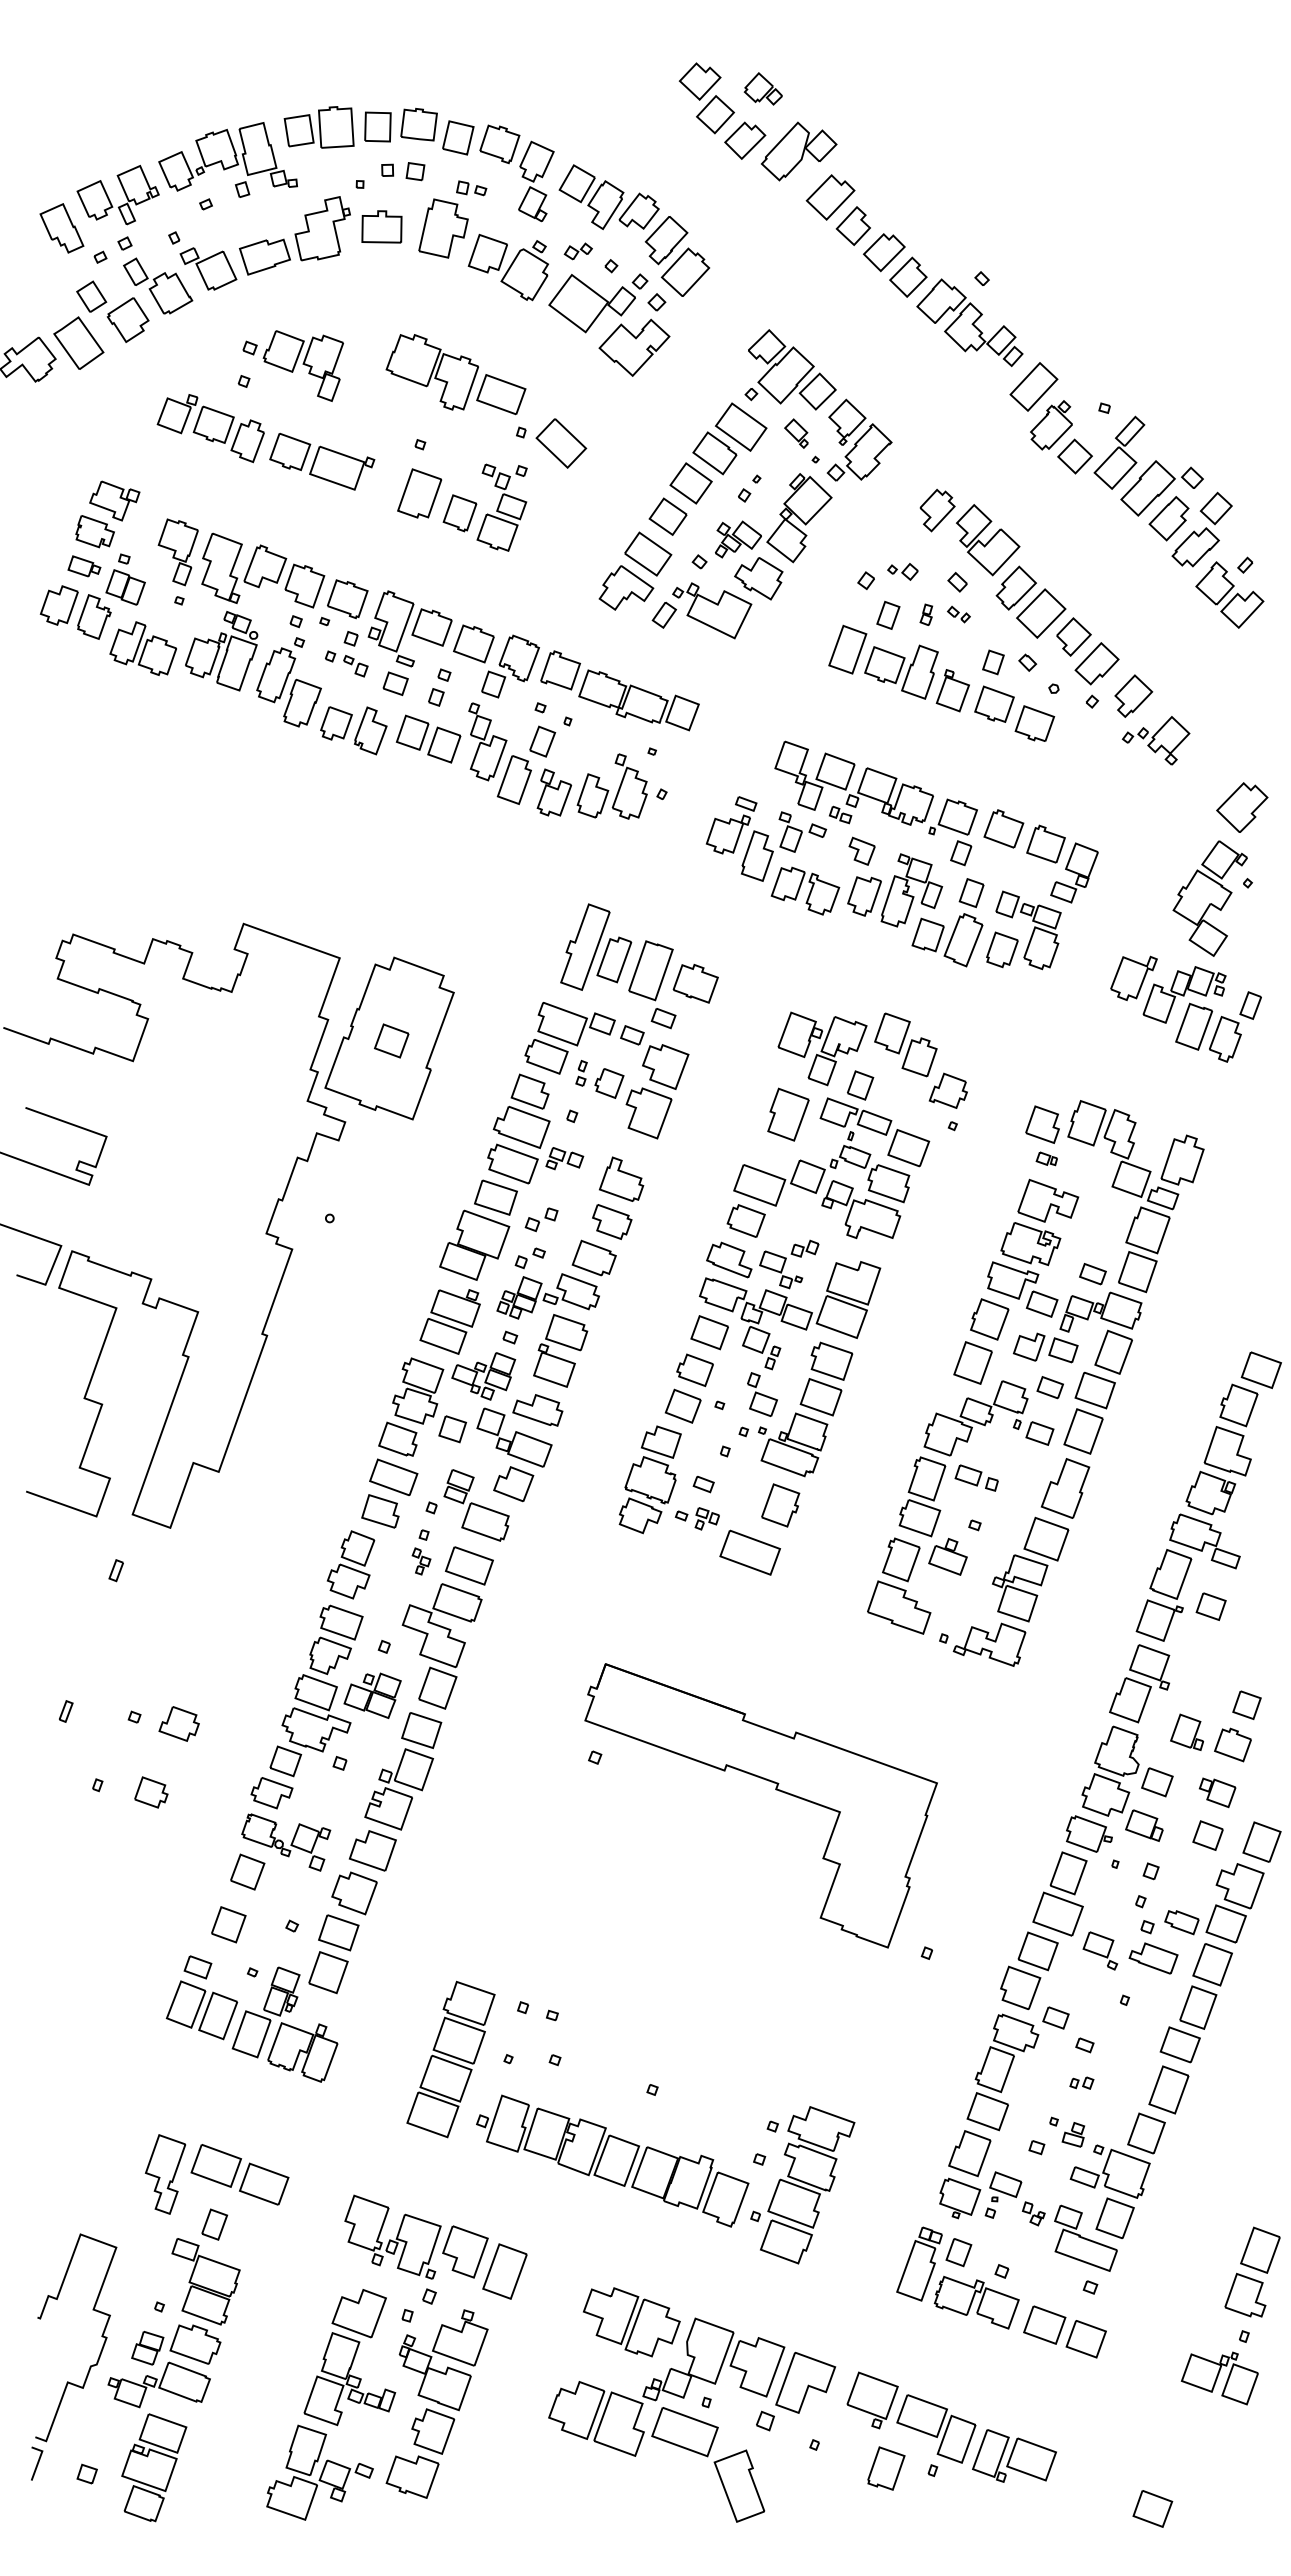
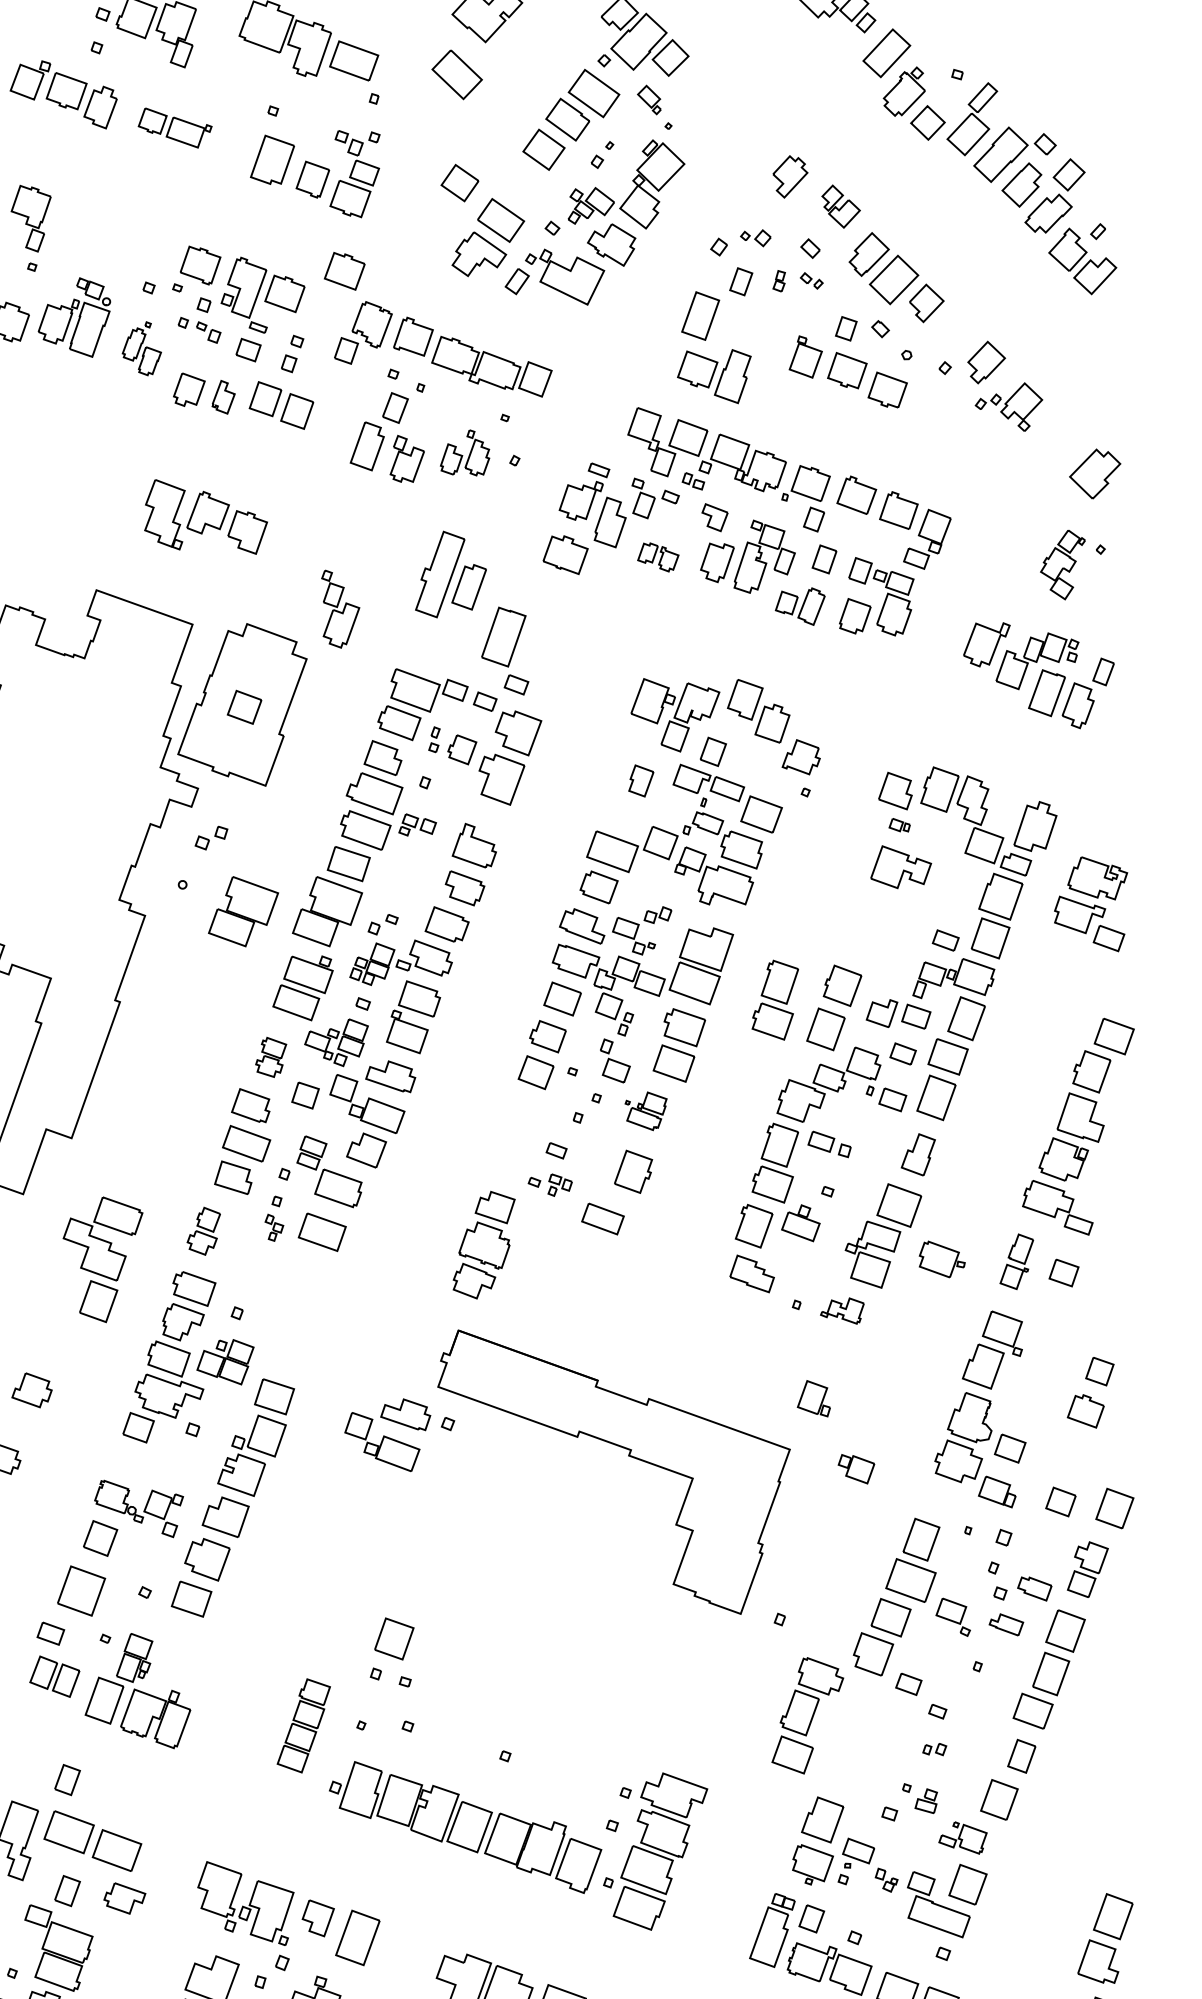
part: (859, 439) -> (712, 105), removed
part: (561, 443) -> (457, 74), moved
part: (322, 461) -> (175, 127), size x0.7
part: (667, 516) -> (459, 182), moved
part: (988, 540) -> (841, 206), size x0.6
part: (263, 570) -> (206, 516), moved
part: (473, 643) -> (344, 270), moved
part: (1096, 663) -> (949, 329), removed
part: (901, 671) -> (714, 375), moved
part: (288, 682) -> (141, 348), size x0.6
part: (370, 730) -> (223, 396), size x0.7
part: (487, 741) -> (340, 608), moved
part: (611, 786) -> (464, 452), size x0.7
part: (805, 890) -> (658, 556), size x0.6
part: (1209, 898) -> (1062, 564), size x0.6
part: (947, 940) -> (800, 606), size x0.7
part: (596, 946) -> (451, 573), moved
part: (695, 983) -> (565, 554), moved
part: (788, 1114) -> (641, 780), size x0.6
part: (541, 1219) -> (211, 837), moved
part: (390, 1244) -> (243, 910), added
part: (1024, 1269) -> (1091, 903), moved
part: (922, 1333) -> (775, 999), added
part: (418, 1390) -> (271, 1056), size x0.6
part: (793, 1444) -> (646, 1110), size x0.6
part: (649, 1479) -> (483, 1244), moved
part: (1065, 1488) -> (918, 1154), size x0.7
part: (749, 1552) -> (602, 1218), size x0.7
part: (350, 1564) -> (203, 1230), size x0.7
part: (1163, 1595) -> (1016, 1261), size x0.6
part: (899, 1607) -> (752, 1273), size x0.7
part: (989, 1644) -> (842, 1310), size x0.6
part: (441, 1646) -> (102, 1259), moved
part: (1186, 1731) -> (813, 1397), moved
part: (534, 1768) -> (387, 1434), added
part: (1217, 1792) -> (856, 1468), moved
part: (271, 1793) -> (124, 1898), moved
part: (1089, 1833) -> (942, 1258), moved
part: (1234, 1903) -> (1087, 1569), size x0.7
part: (228, 1924) -> (81, 1590), size x1.4
part: (1153, 1958) -> (1006, 1624), size x0.7
part: (328, 1972) -> (394, 1638), moved
part: (201, 2010) -> (54, 1676), size x0.7
part: (450, 2059) -> (303, 1725), size x0.6
part: (1002, 2072) -> (807, 1715), moved
part: (1168, 2089) -> (1021, 1755), size x0.7
part: (214, 2113) -> (67, 1779), added
part: (1109, 2171) -> (962, 1837), size x0.6
part: (465, 2251) -> (318, 1917), size x0.7

